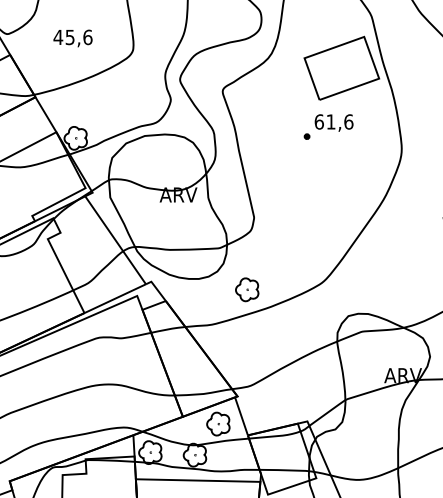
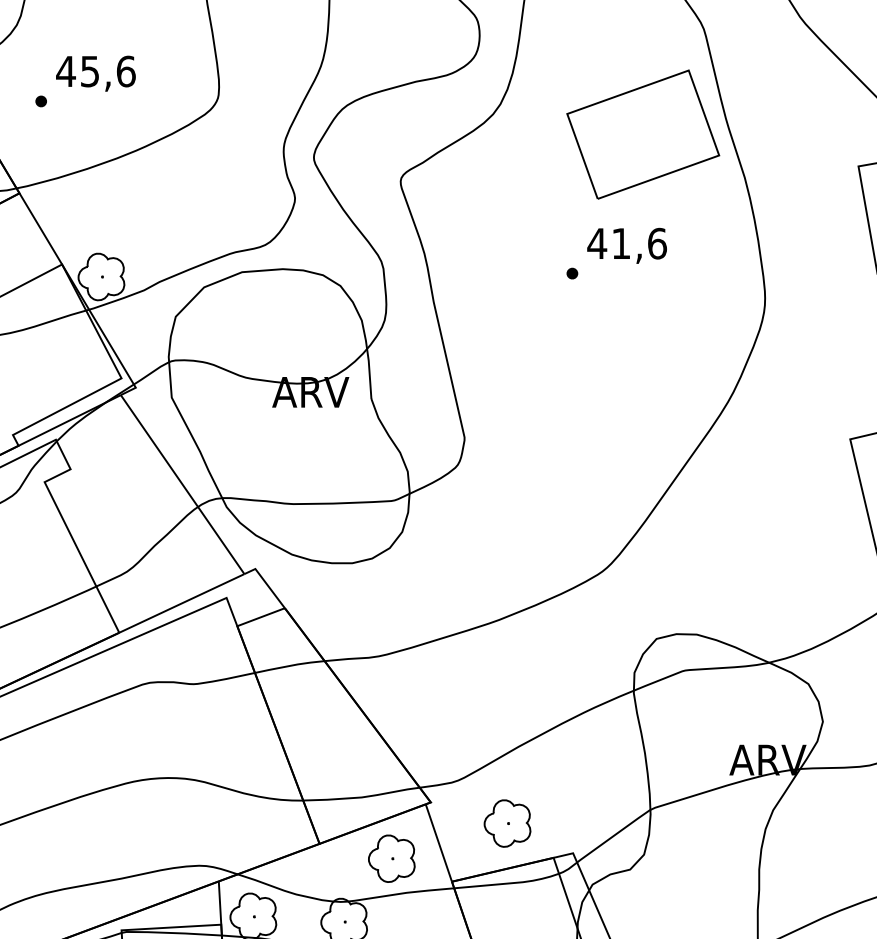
part: (45, 51) -> (39, 100), added
text: (319, 121) -> (597, 242), 61,6 -> 41,6
part: (247, 289) -> (508, 822), moved

